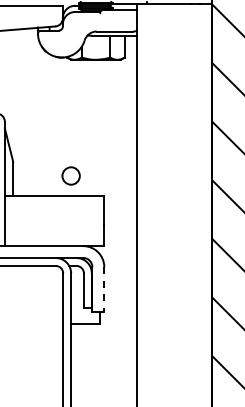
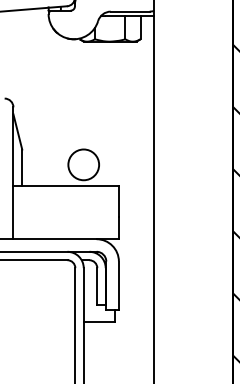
circle: (70, 175) -> (83, 164), size x1.67
line: (104, 289) -> (119, 285), dashed -> solid

